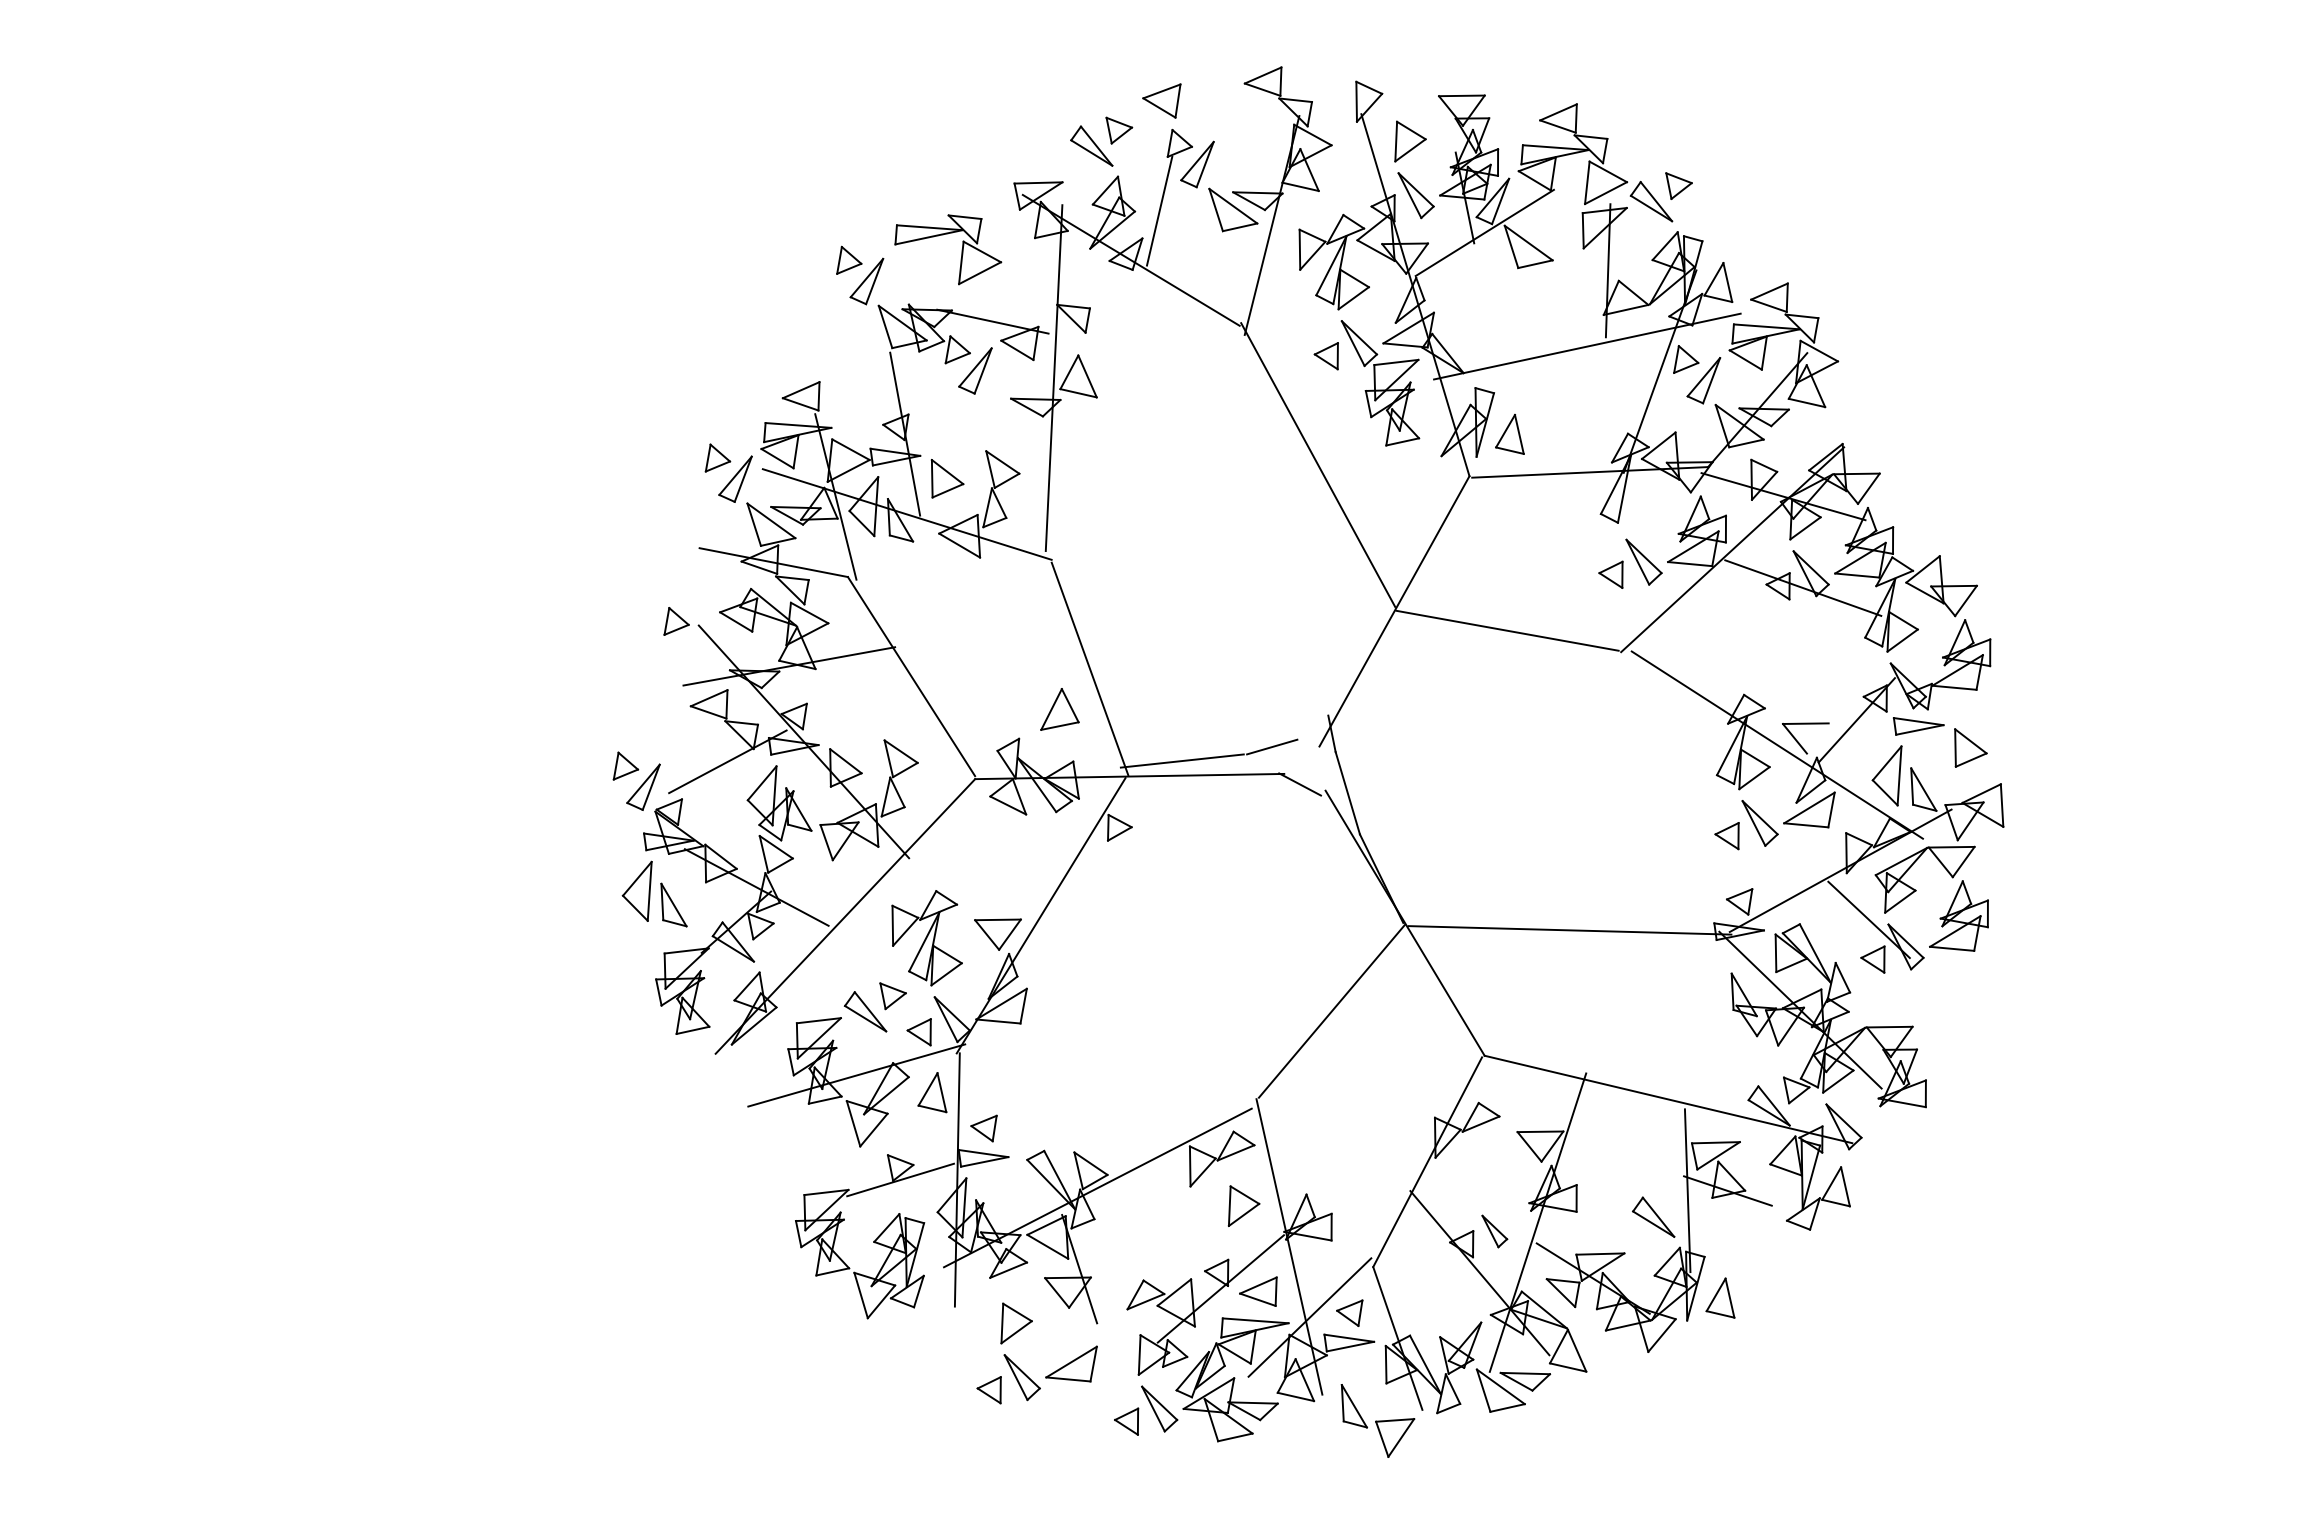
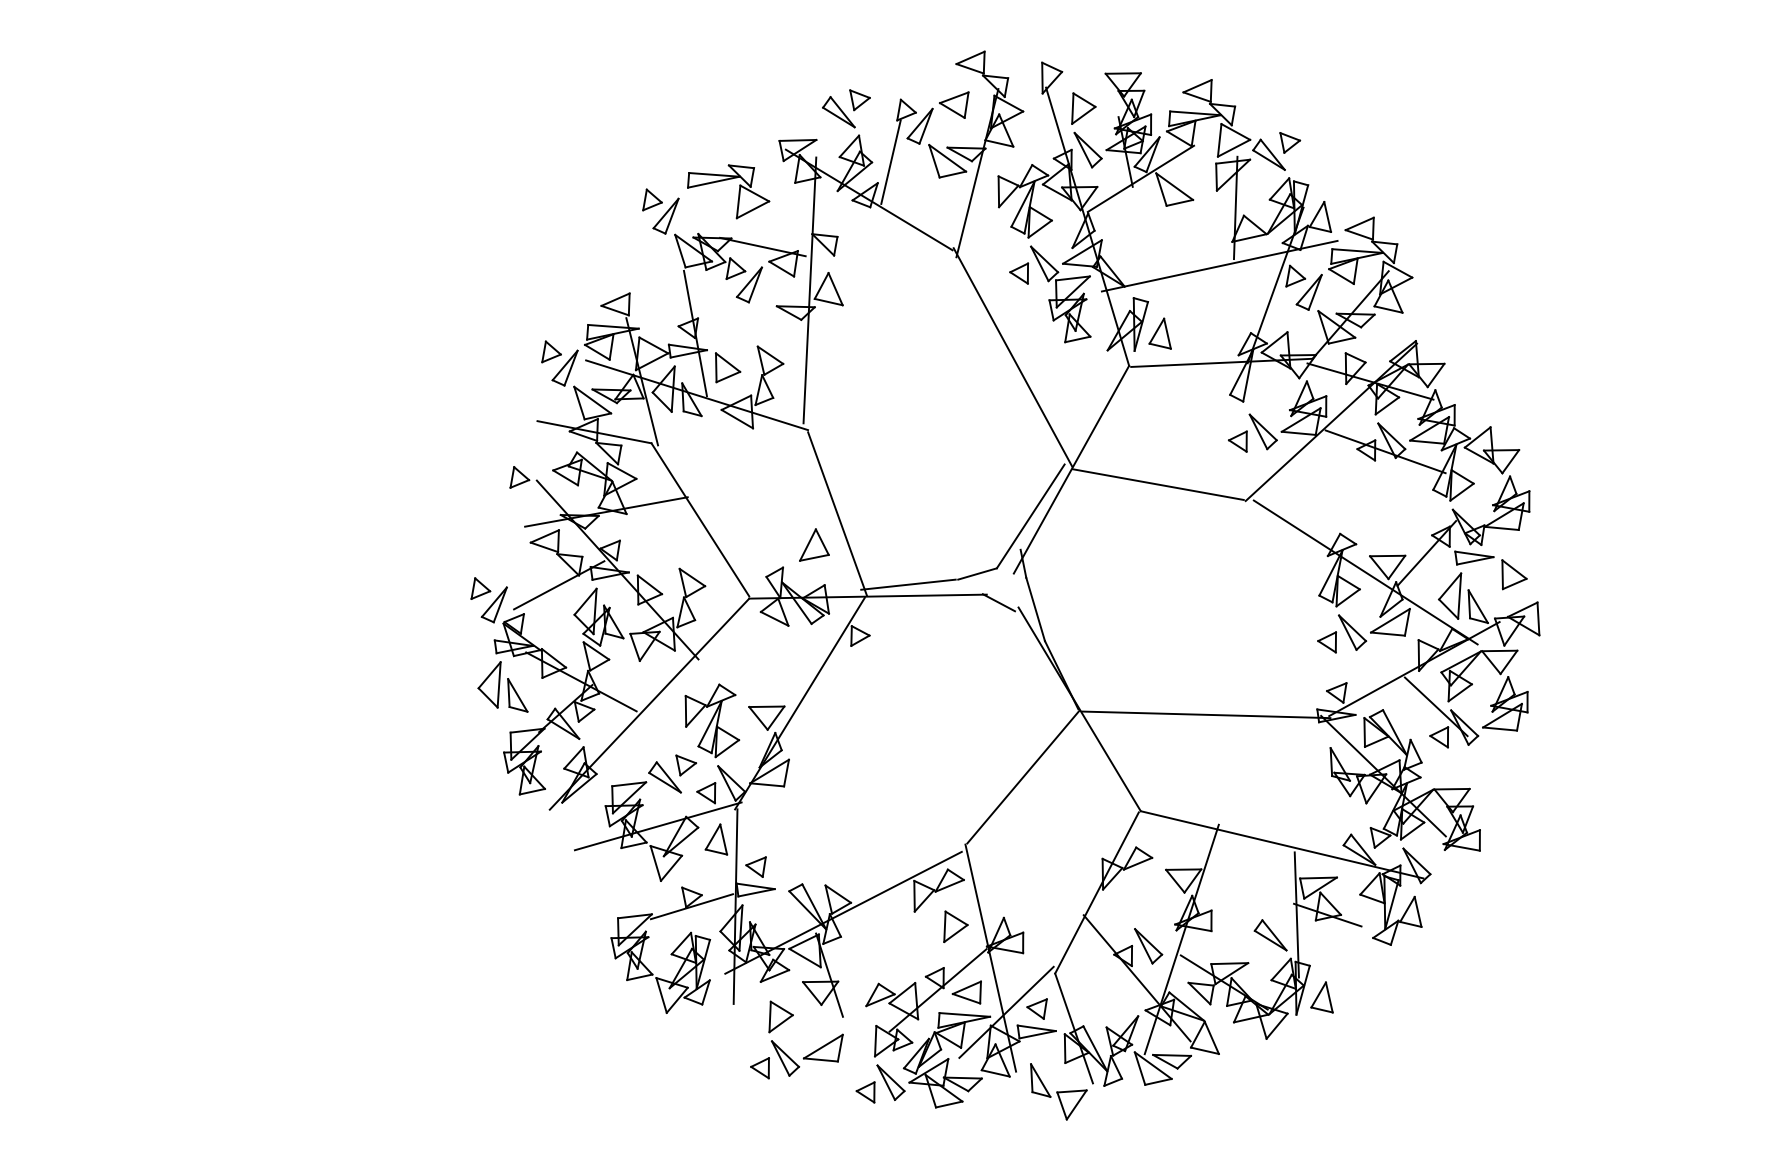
part: (1161, 100) -> (953, 104), moved
line: (1341, 671) -> (1030, 515), added
line: (1817, 738) -> (1396, 567), added
part: (1494, 1231) -> (1148, 946), size x1.43

